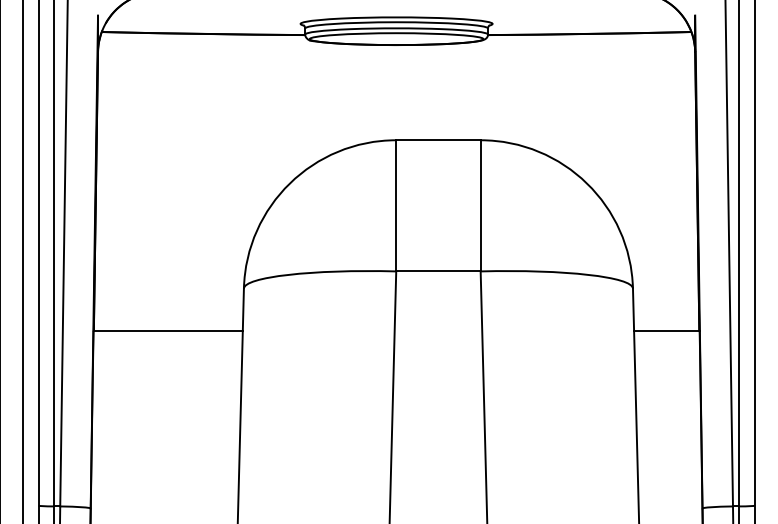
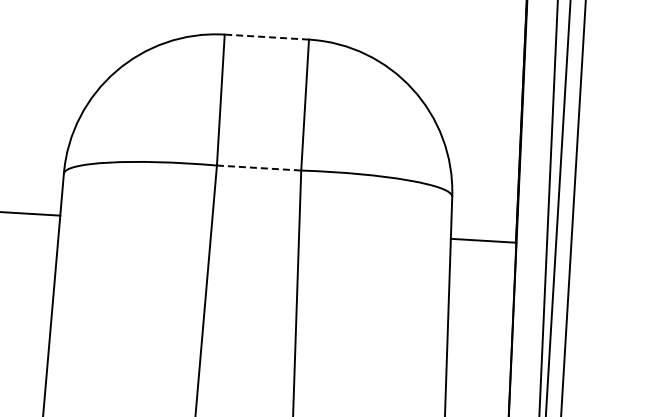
line: (437, 140) -> (265, 37), solid -> dashed
line: (438, 271) -> (259, 168), solid -> dashed

